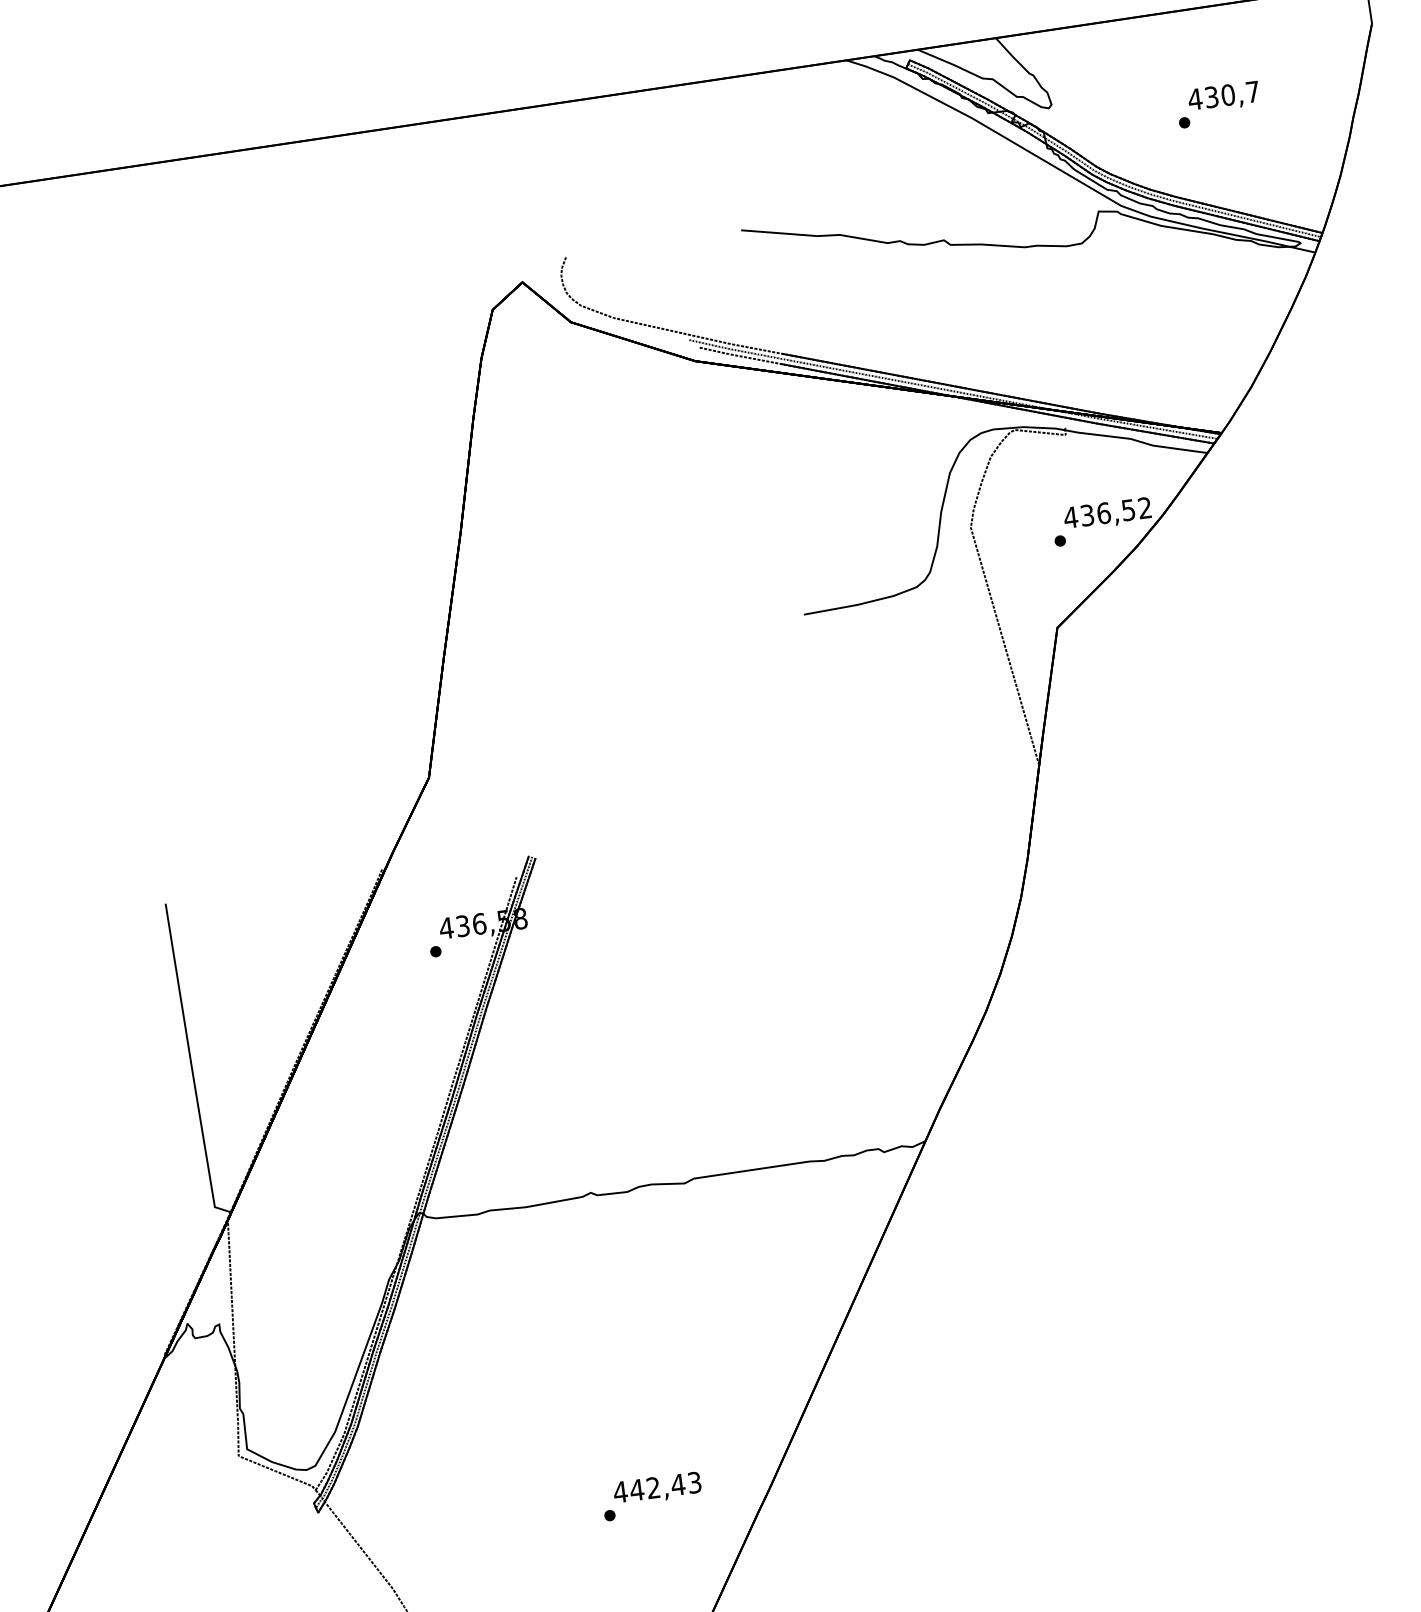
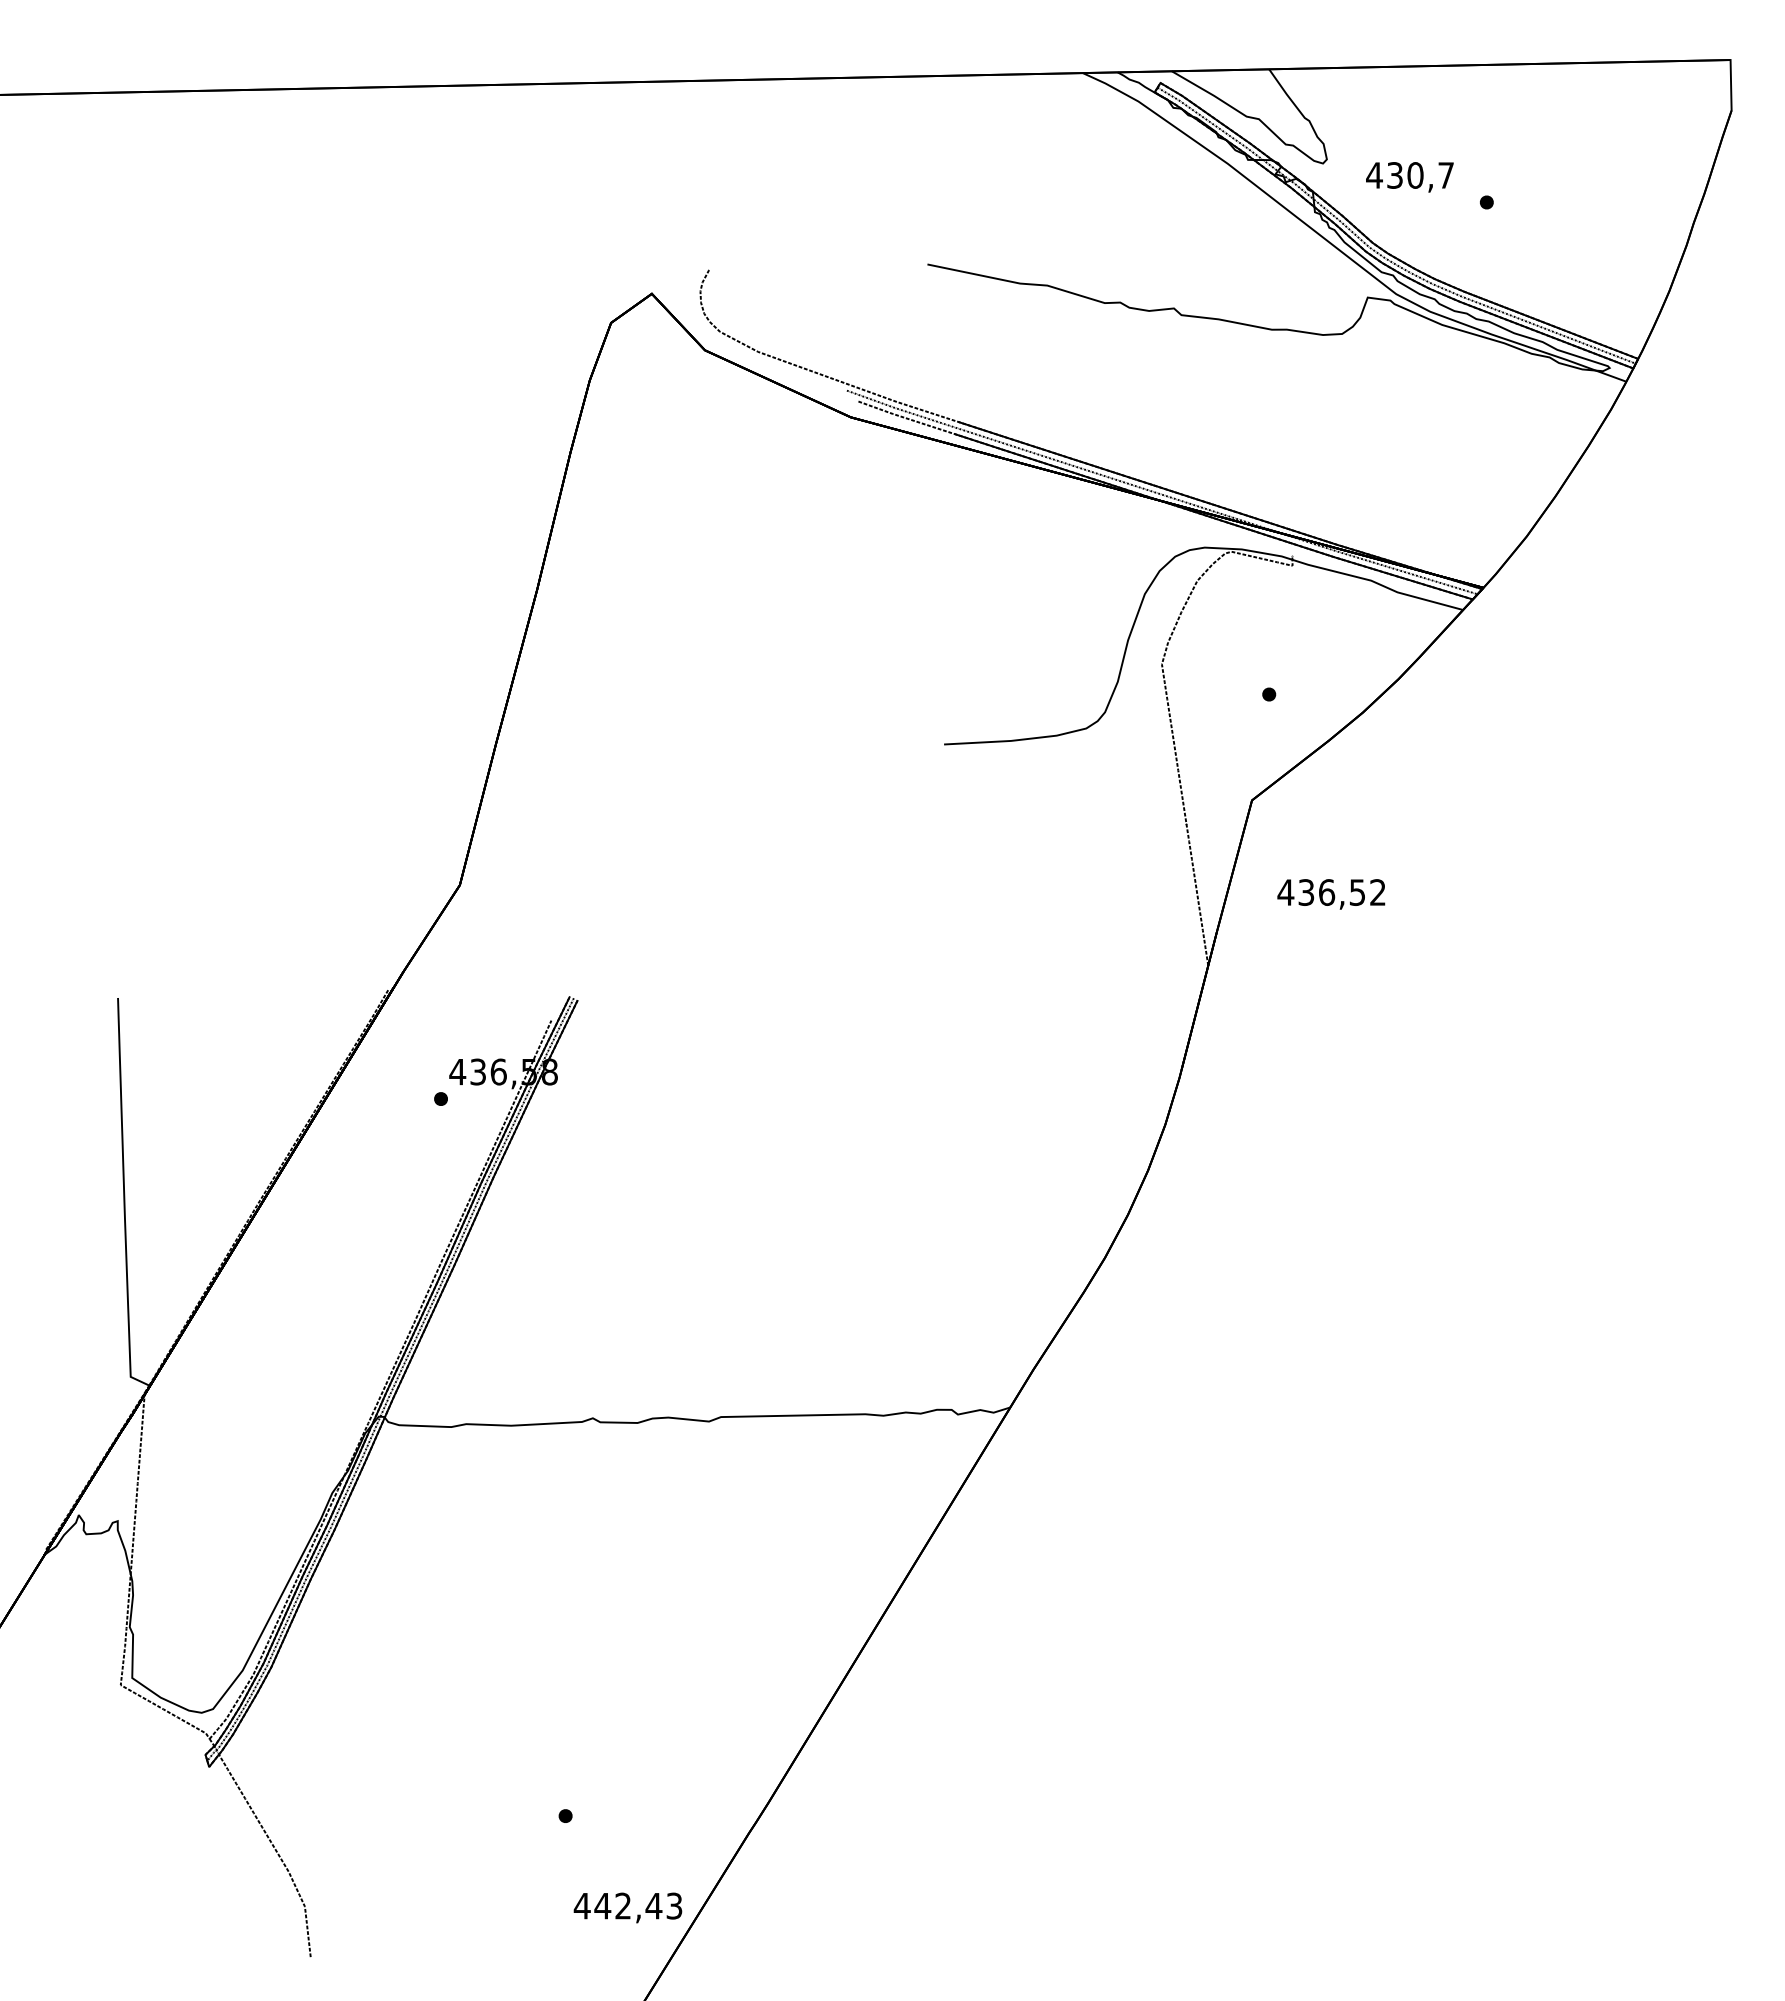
text: (1223, 97) -> (1409, 177), moved
text: (1107, 514) -> (1331, 894), moved
text: (657, 1488) -> (627, 1907), moved

